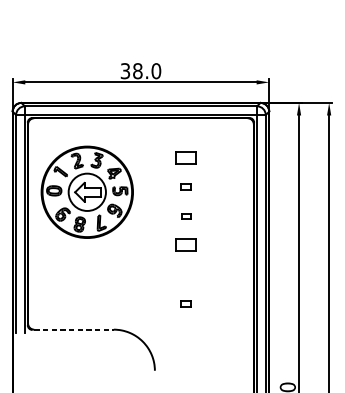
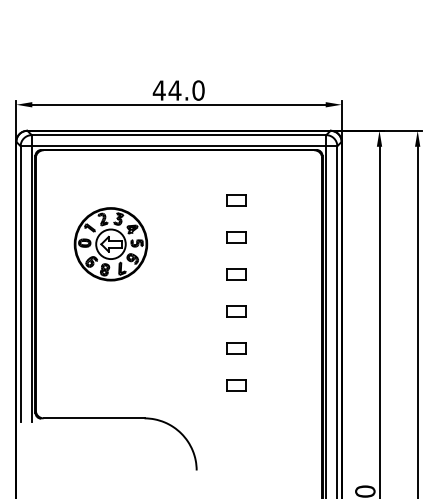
text: (131, 71) -> (166, 90), 38.0 -> 44.0
part: (186, 157) -> (236, 200), size x0.71
part: (186, 187) -> (236, 237), size x1.43
part: (86, 192) -> (110, 244), size x0.62
part: (186, 216) -> (236, 274), size x1.67
part: (186, 245) -> (236, 311), size x0.71
part: (186, 274) -> (236, 348), added
part: (186, 303) -> (236, 385), size x1.43
line: (74, 329) -> (94, 418), dashed -> solid

